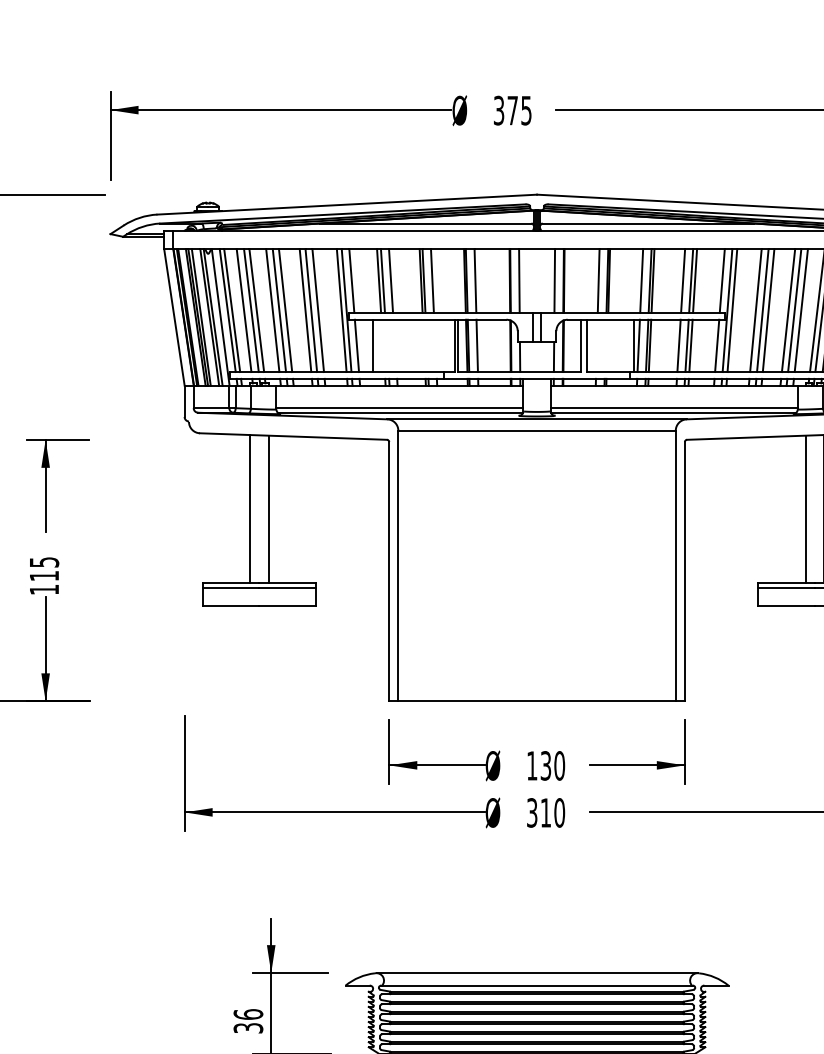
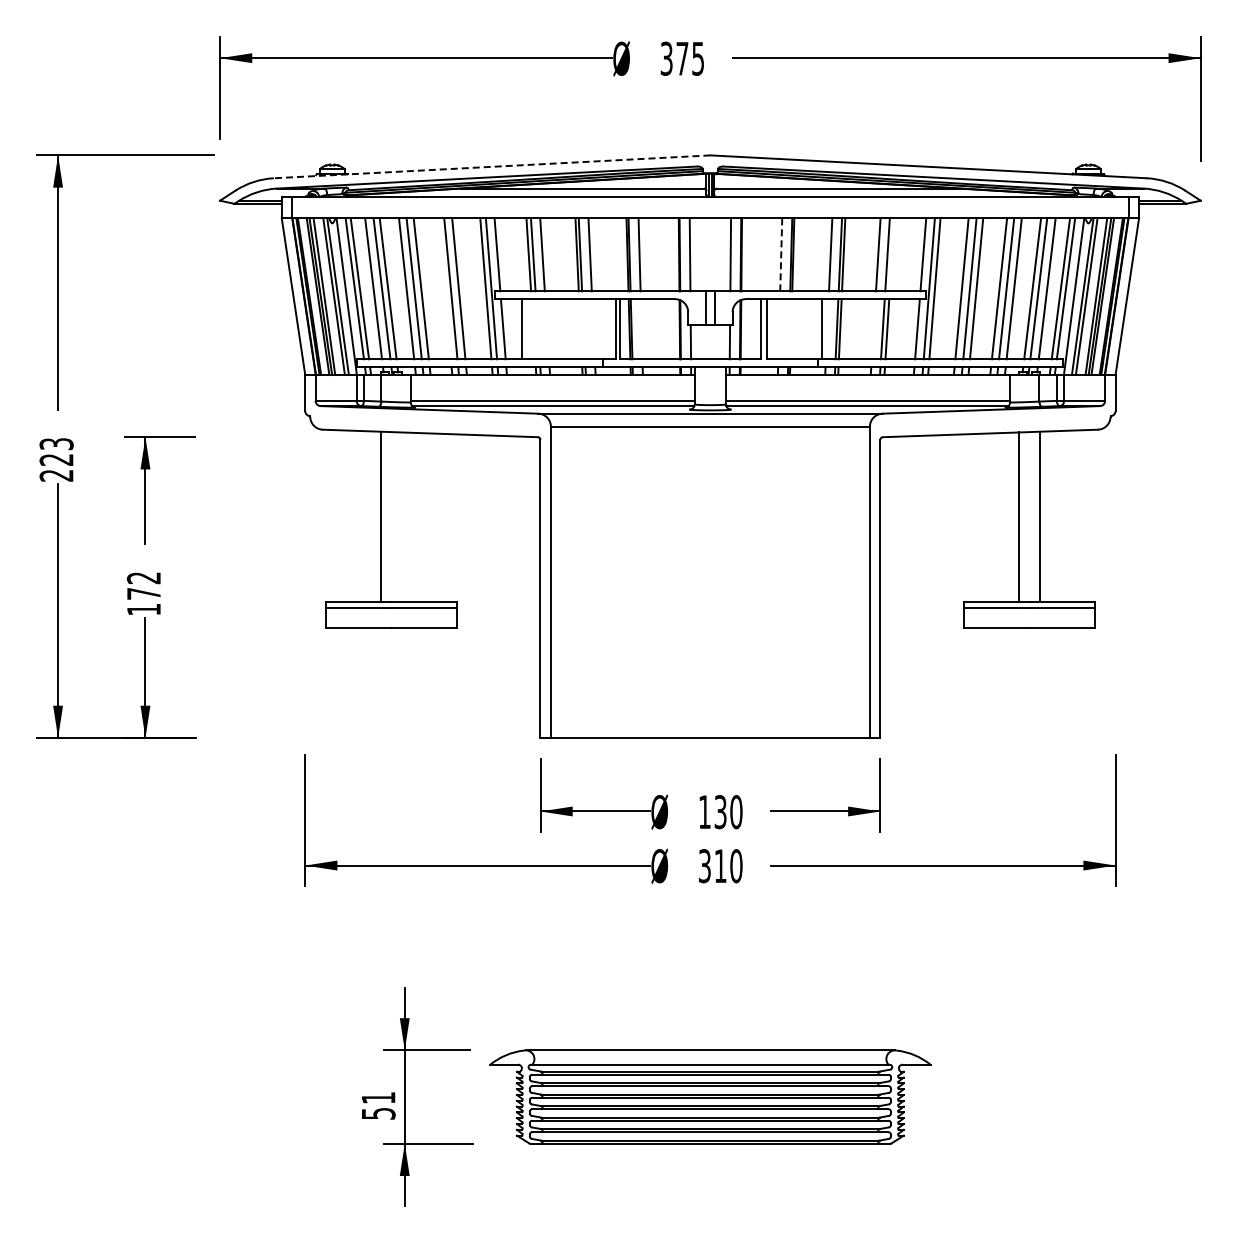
line: (347, 204) -> (492, 166), solid -> dashed
line: (598, 280) -> (781, 254), solid -> dashed
line: (694, 280) -> (891, 254), removed
line: (304, 310) -> (443, 288), removed
line: (477, 346) -> (641, 329), removed
line: (638, 346) -> (826, 329), removed
line: (678, 346) -> (873, 329), removed
line: (268, 508) -> (401, 516), removed
text: (43, 568) -> (143, 585), 115 -> 172
text: (248, 1021) -> (378, 1105), 36 -> 51

